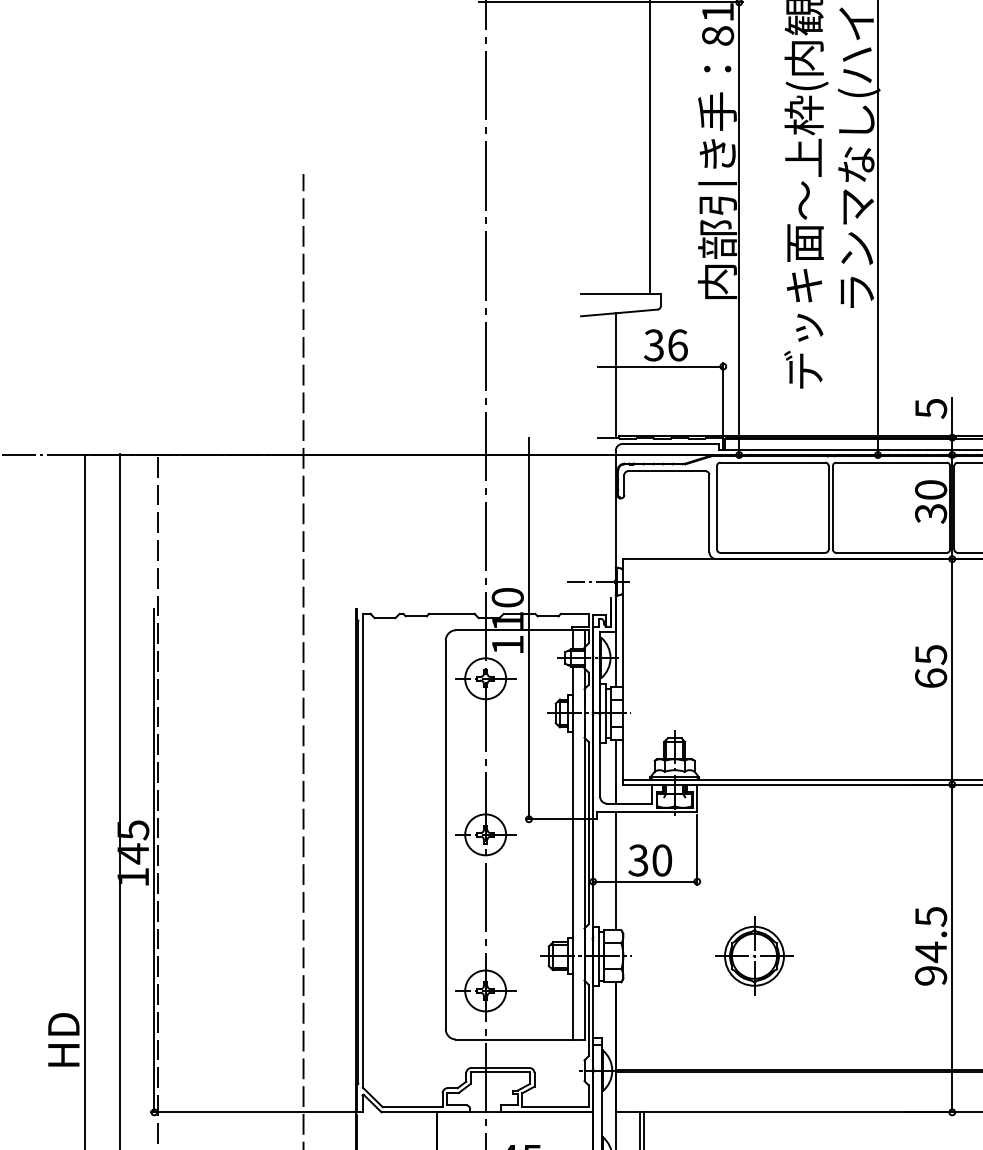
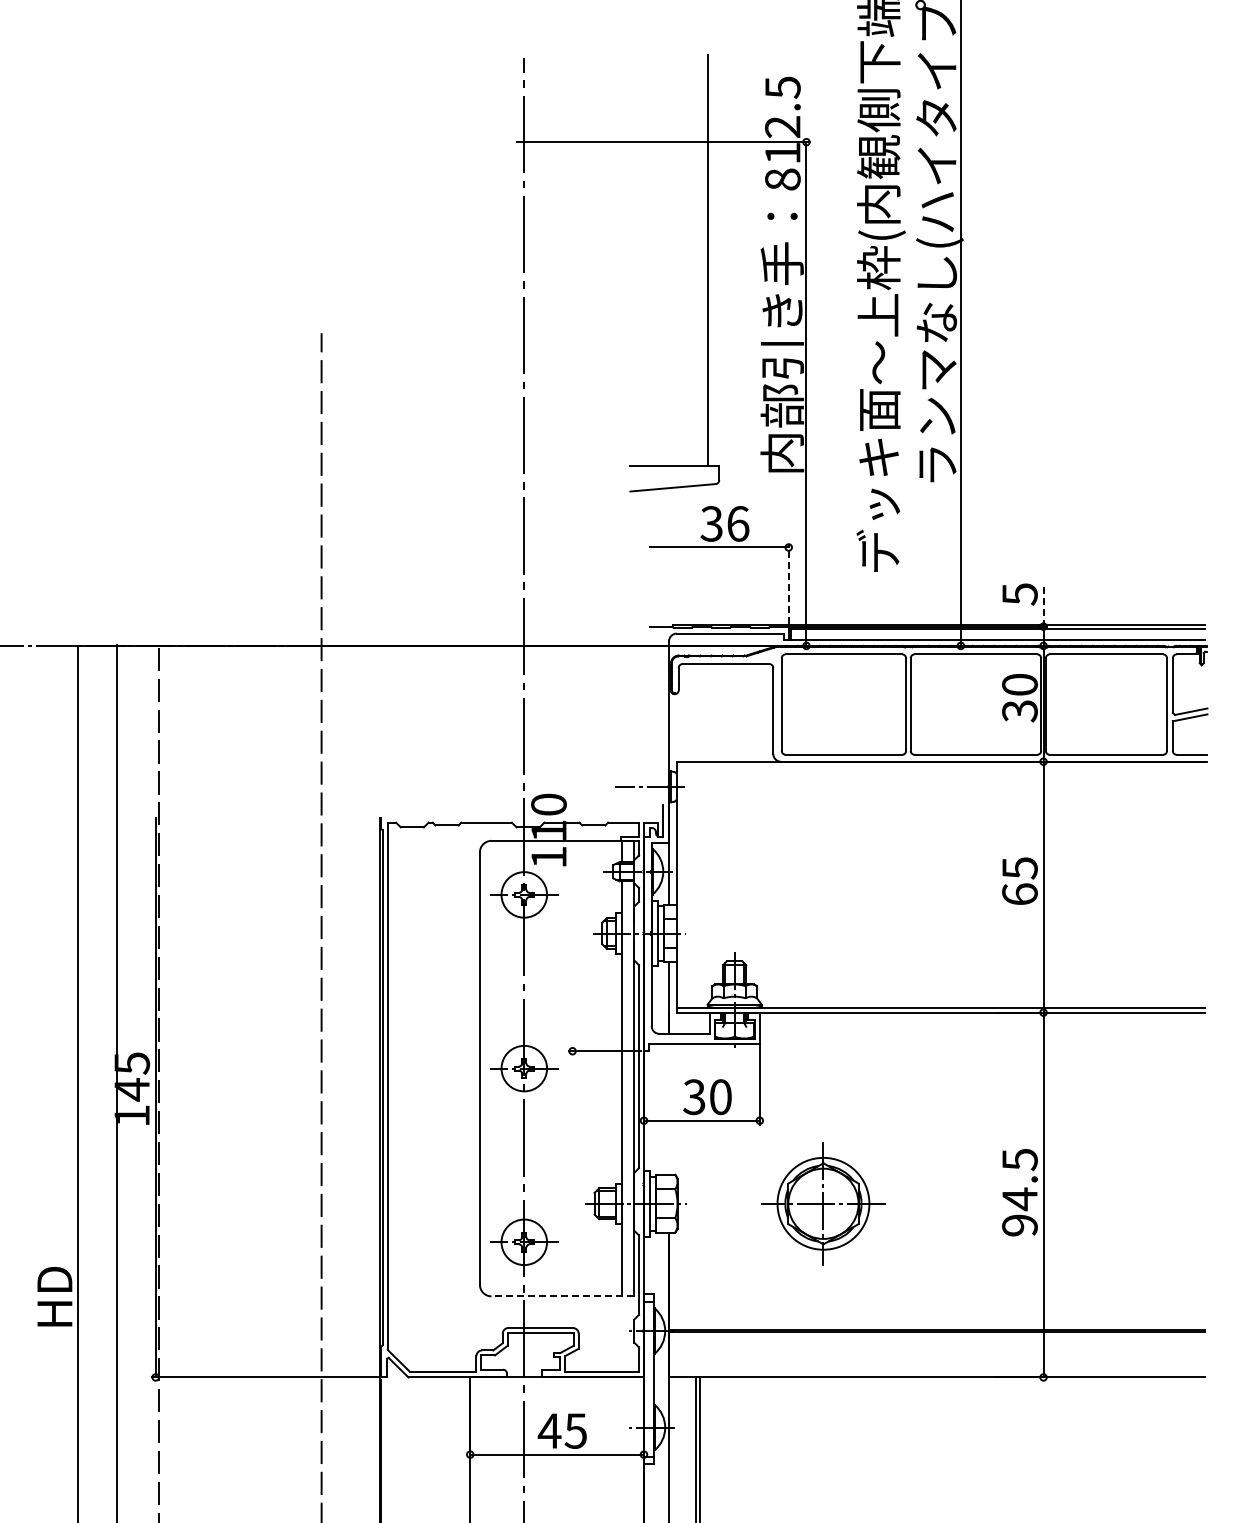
line: (616, 375) -> (669, 557), removed
line: (723, 398) -> (788, 583), solid -> dashed
line: (952, 417) -> (1043, 604), solid -> dashed
line: (528, 628) -> (572, 838), removed
line: (616, 870) -> (669, 1108), removed
part: (754, 956) -> (823, 1203), size x1.4
line: (519, 1039) -> (562, 1296), solid -> dashed

